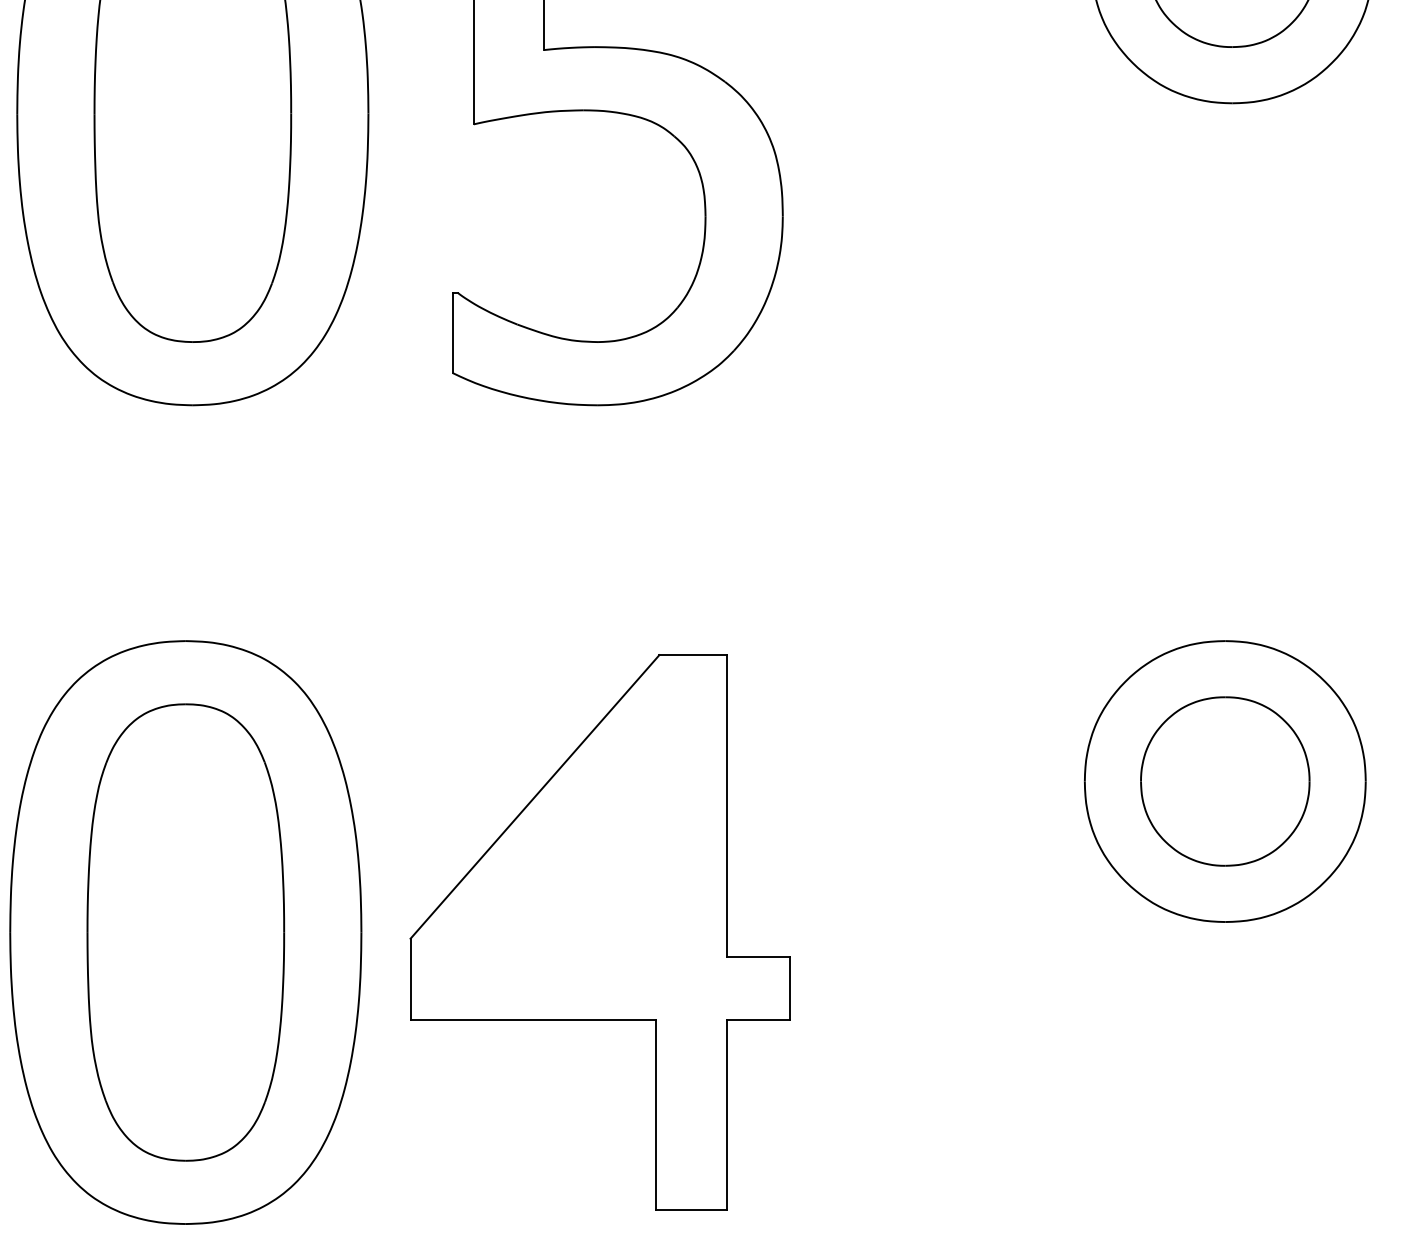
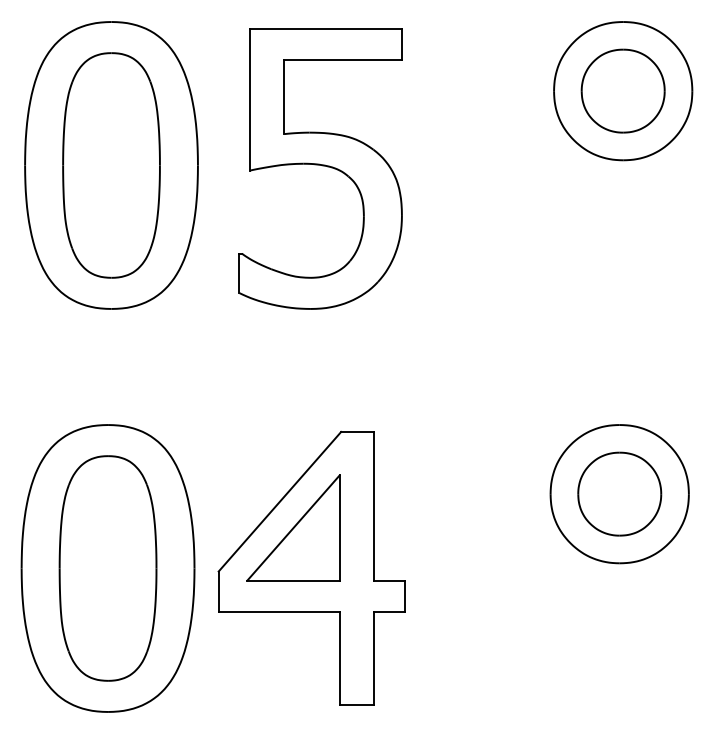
part: (562, 849) -> (293, 527), added

